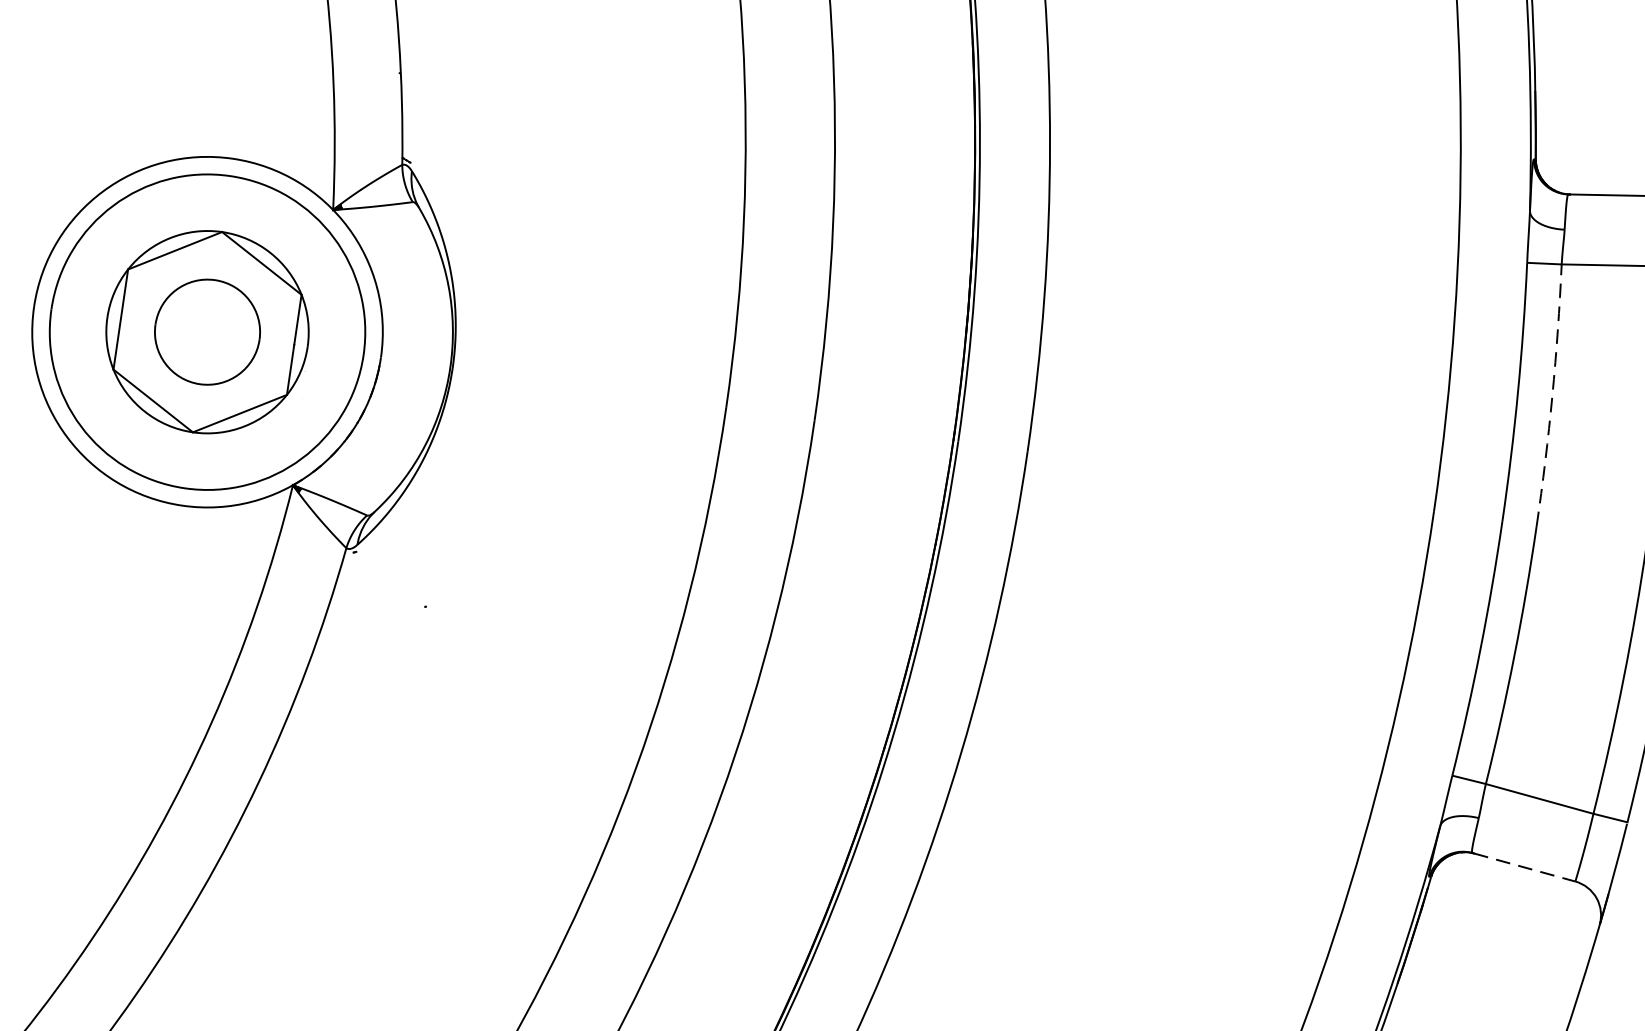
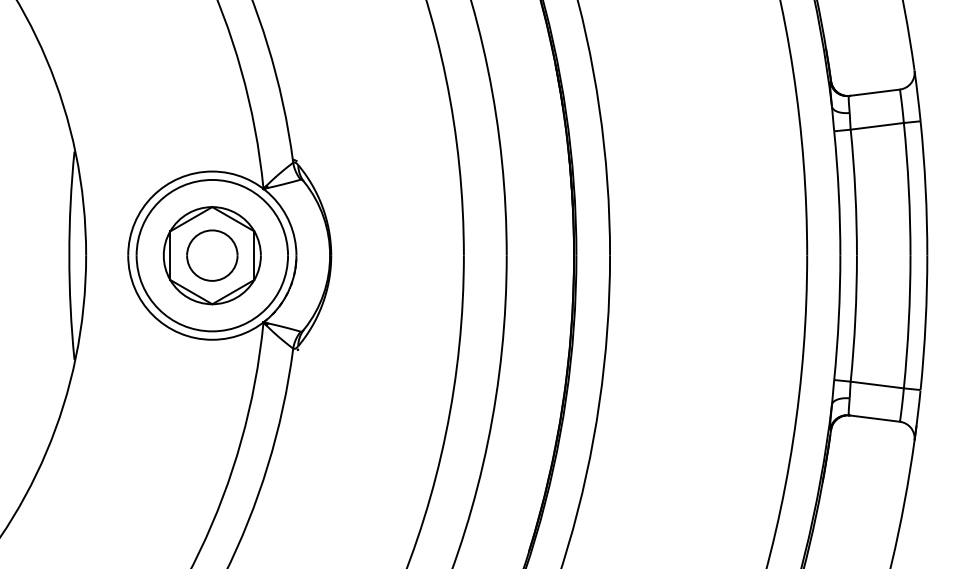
arc: (1552, 395) -> (855, 192), dashed -> solid
line: (1525, 867) -> (875, 418), dashed -> solid

